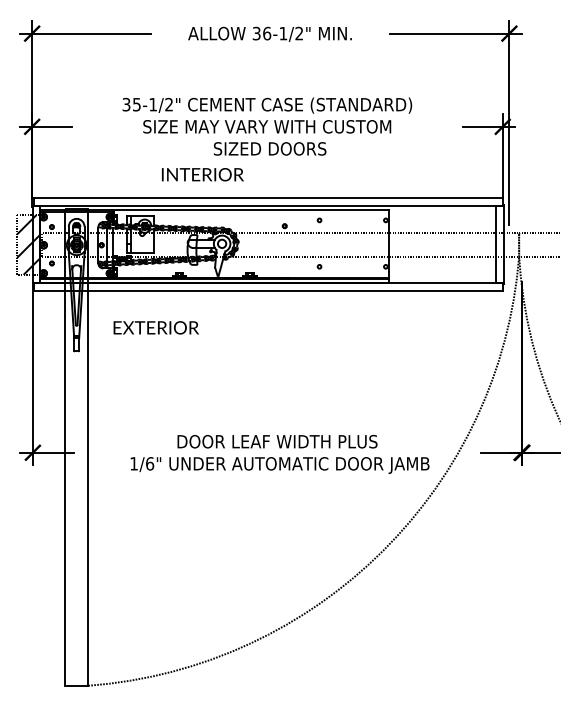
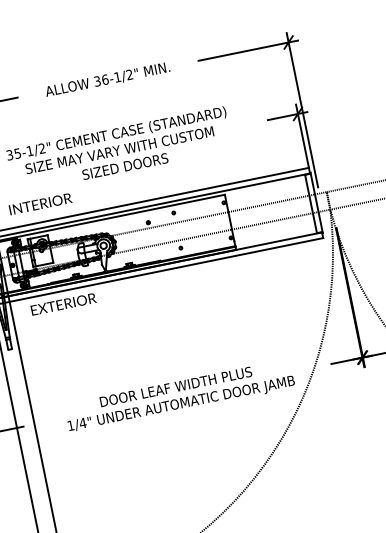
text: (202, 174) -> (40, 203), moved
text: (155, 327) -> (63, 304), moved
text: (149, 463) -> (82, 423), 1/6" -> 1/4"

